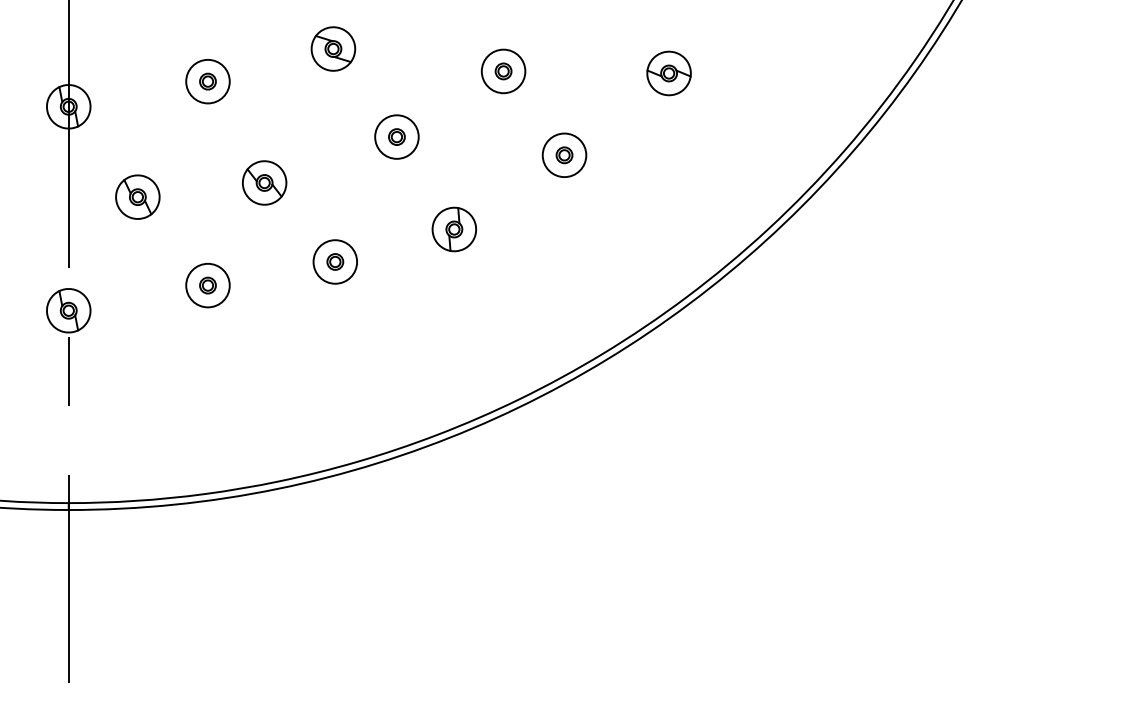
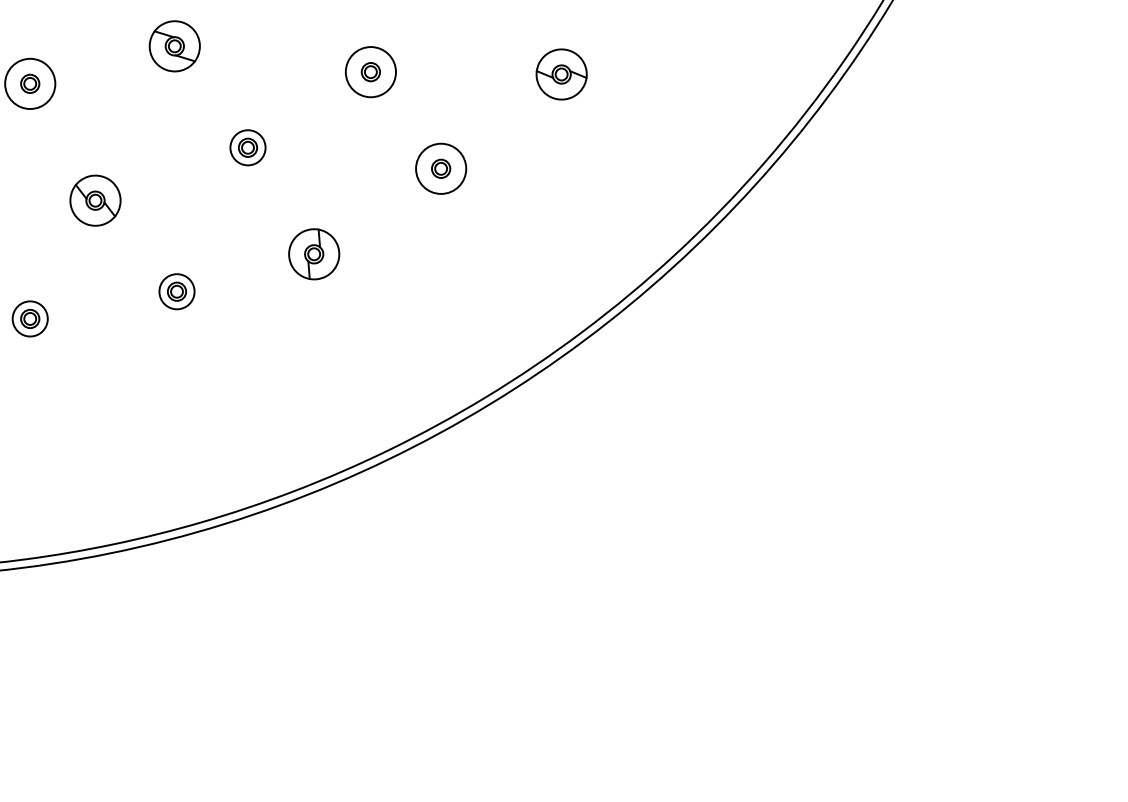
circle: (396, 136) -> (247, 147), size x0.7
circle: (335, 261) -> (177, 291), size x0.7
circle: (207, 285) -> (29, 318), size x0.7

